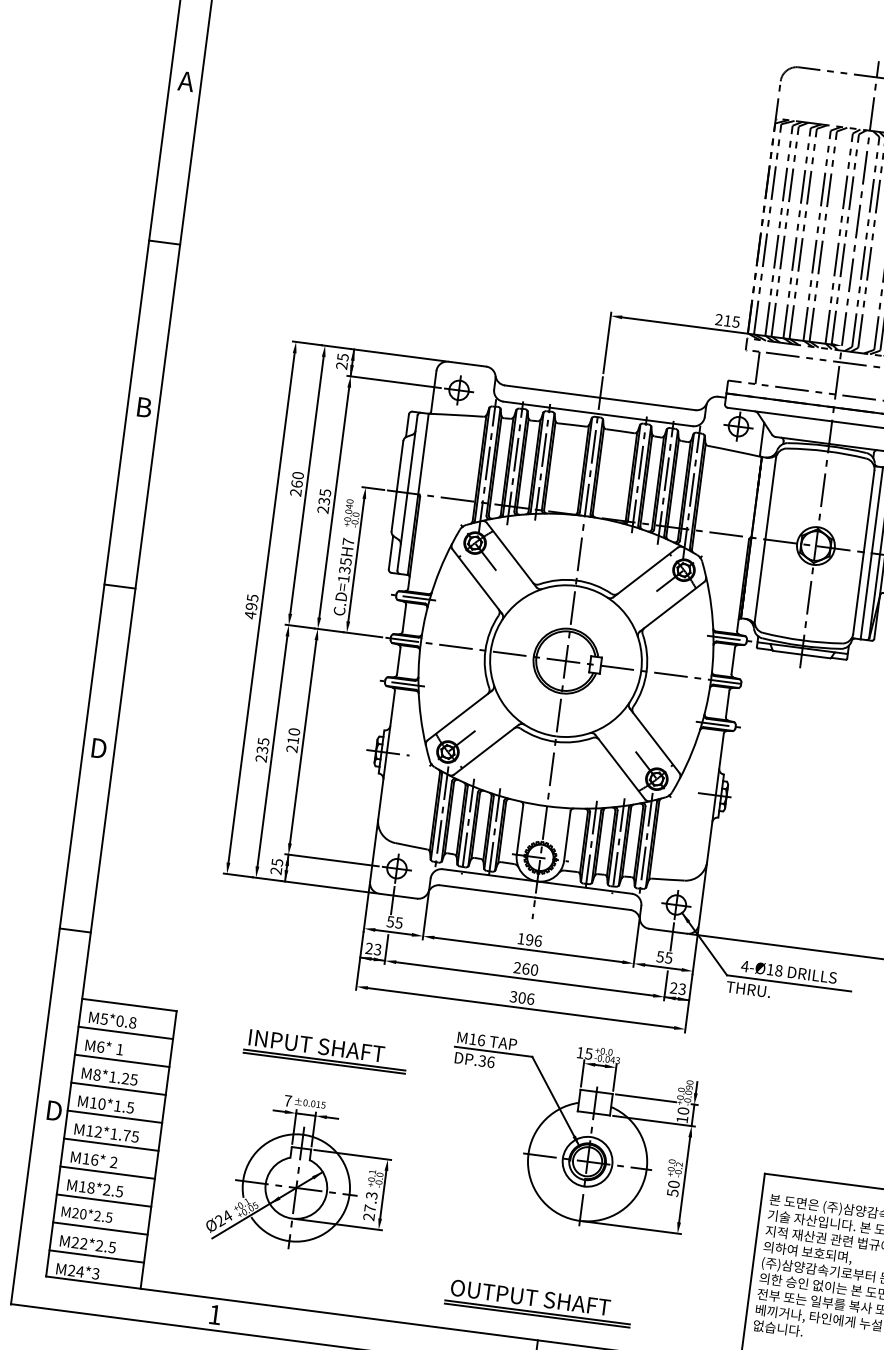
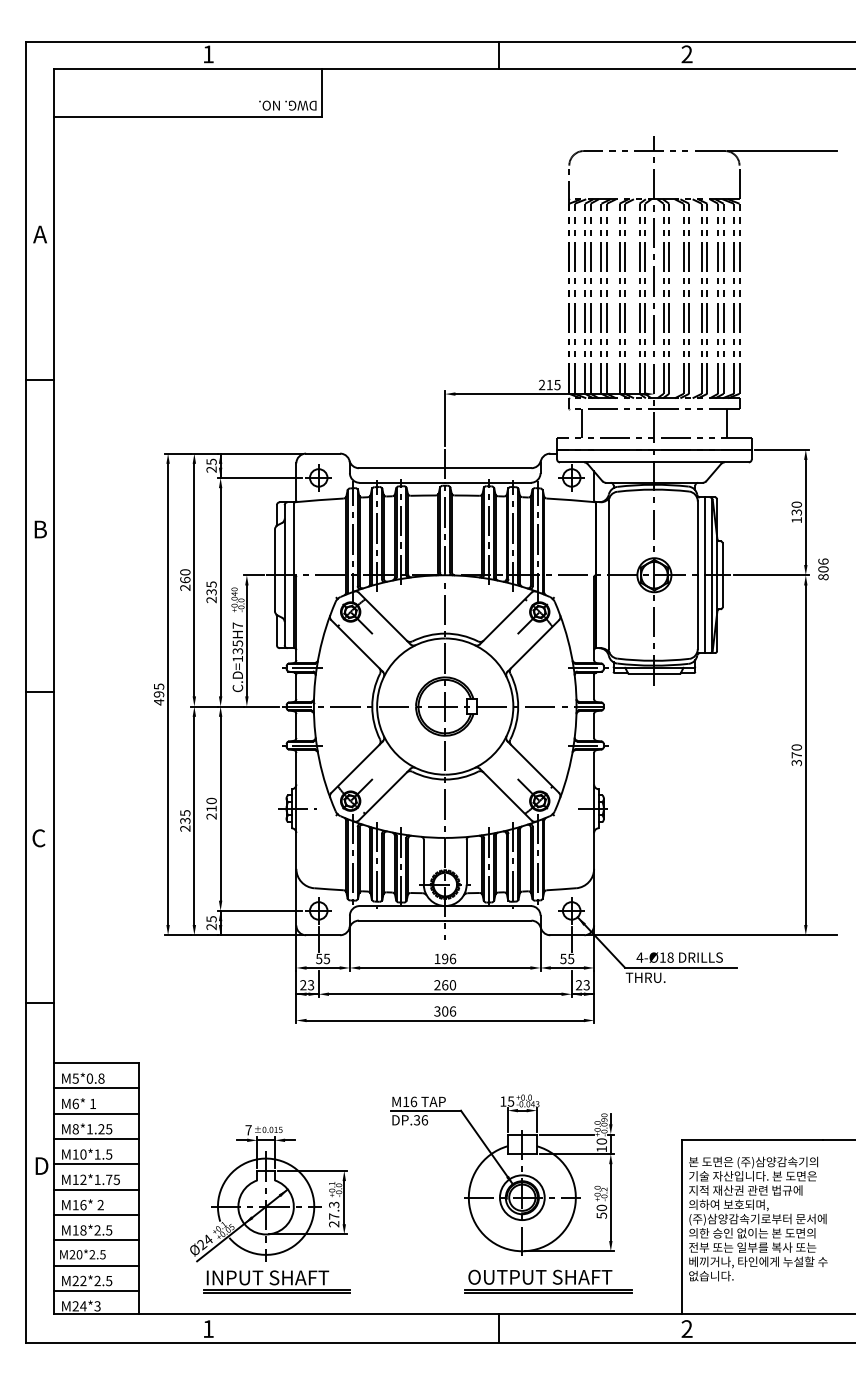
text: (98, 748) -> (39, 838), D -> C
part: (325, 1051) -> (276, 1281), moved
part: (569, 1133) -> (502, 1174), moved
part: (539, 1303) -> (548, 1281), moved

